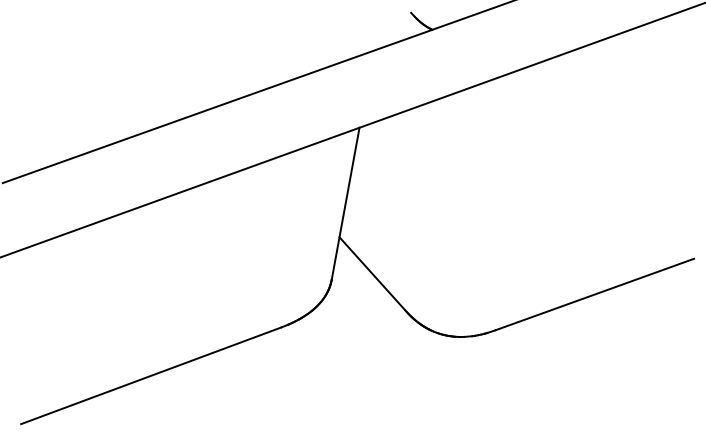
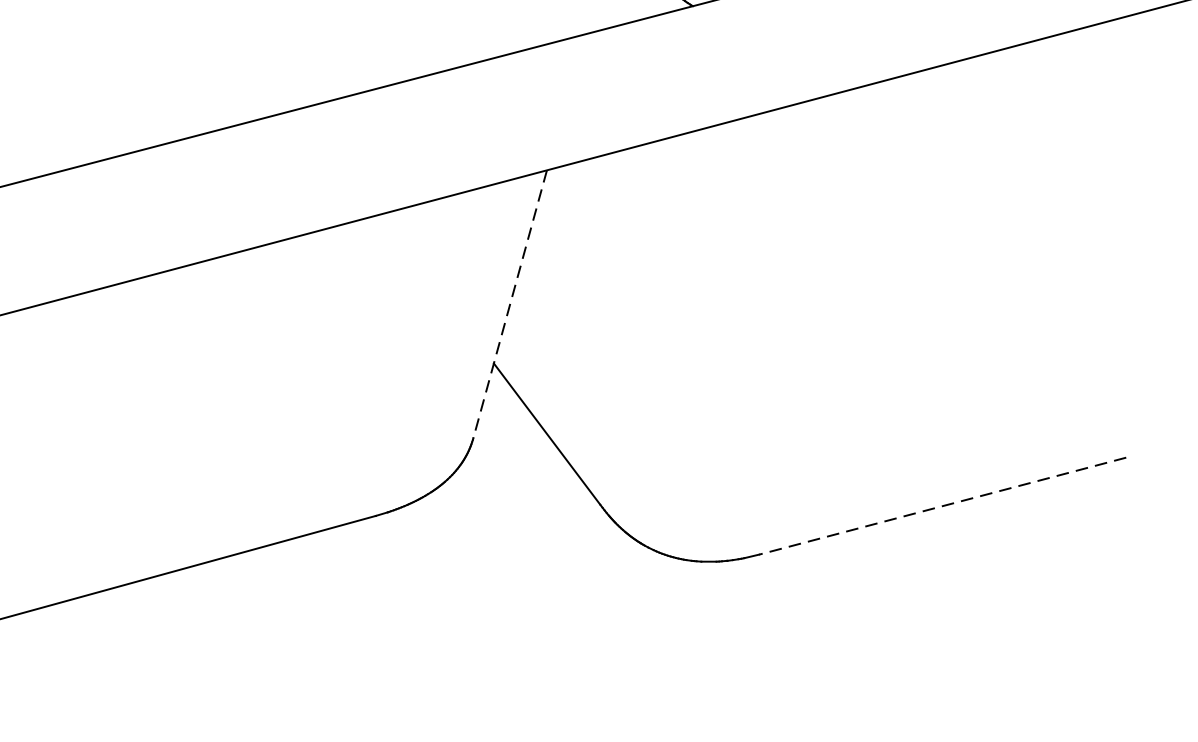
line: (345, 204) -> (509, 305), solid -> dashed
line: (594, 294) -> (942, 506), solid -> dashed

